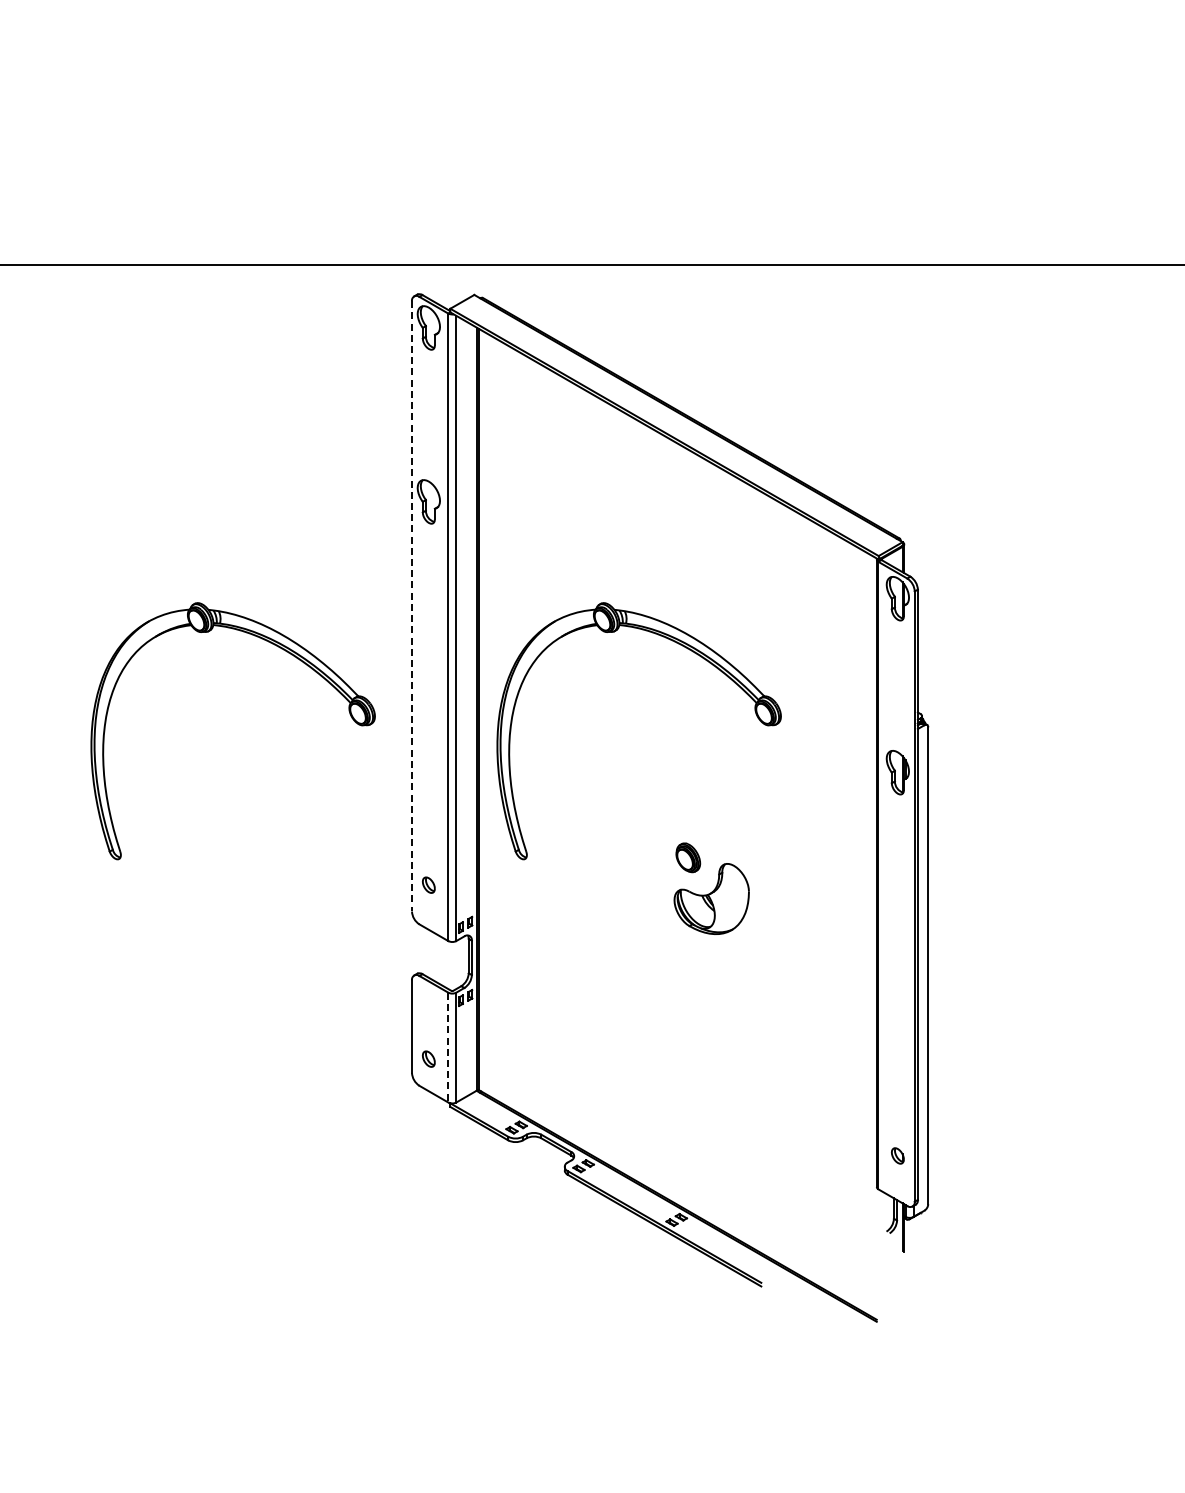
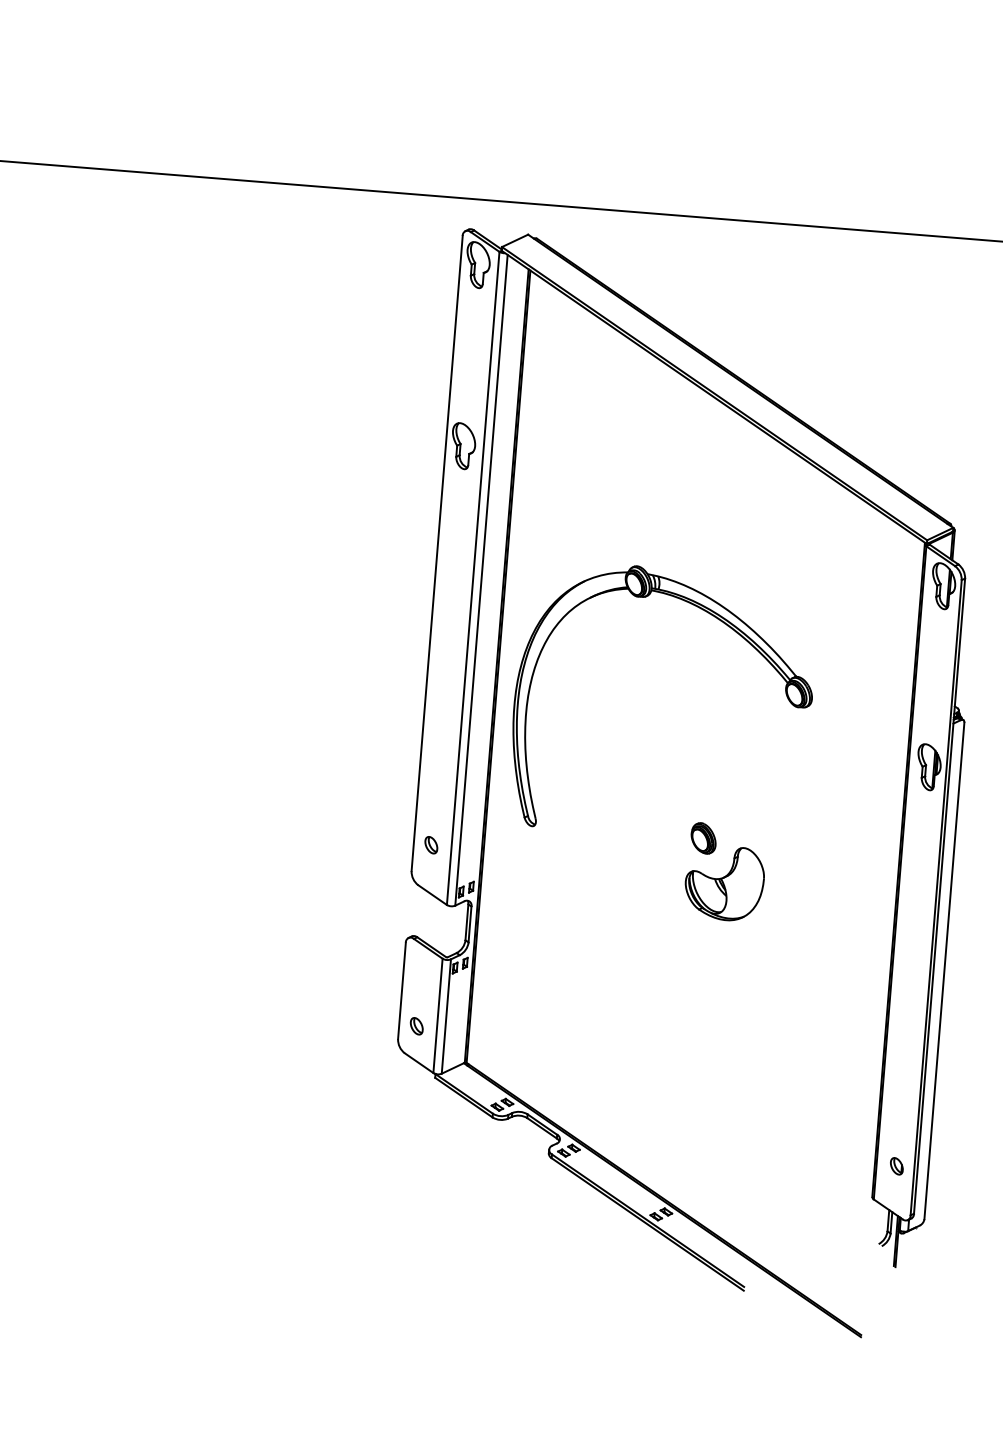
line: (411, 606) -> (436, 553), dashed -> solid
part: (281, 649) -> (297, 587), removed
line: (448, 1047) -> (438, 1015), dashed -> solid

